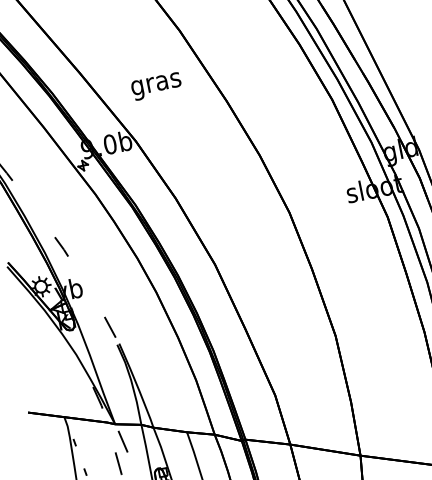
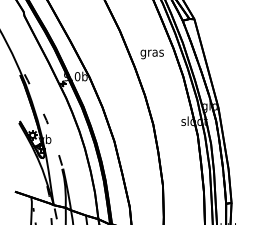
text: (155, 86) -> (151, 54), moved

